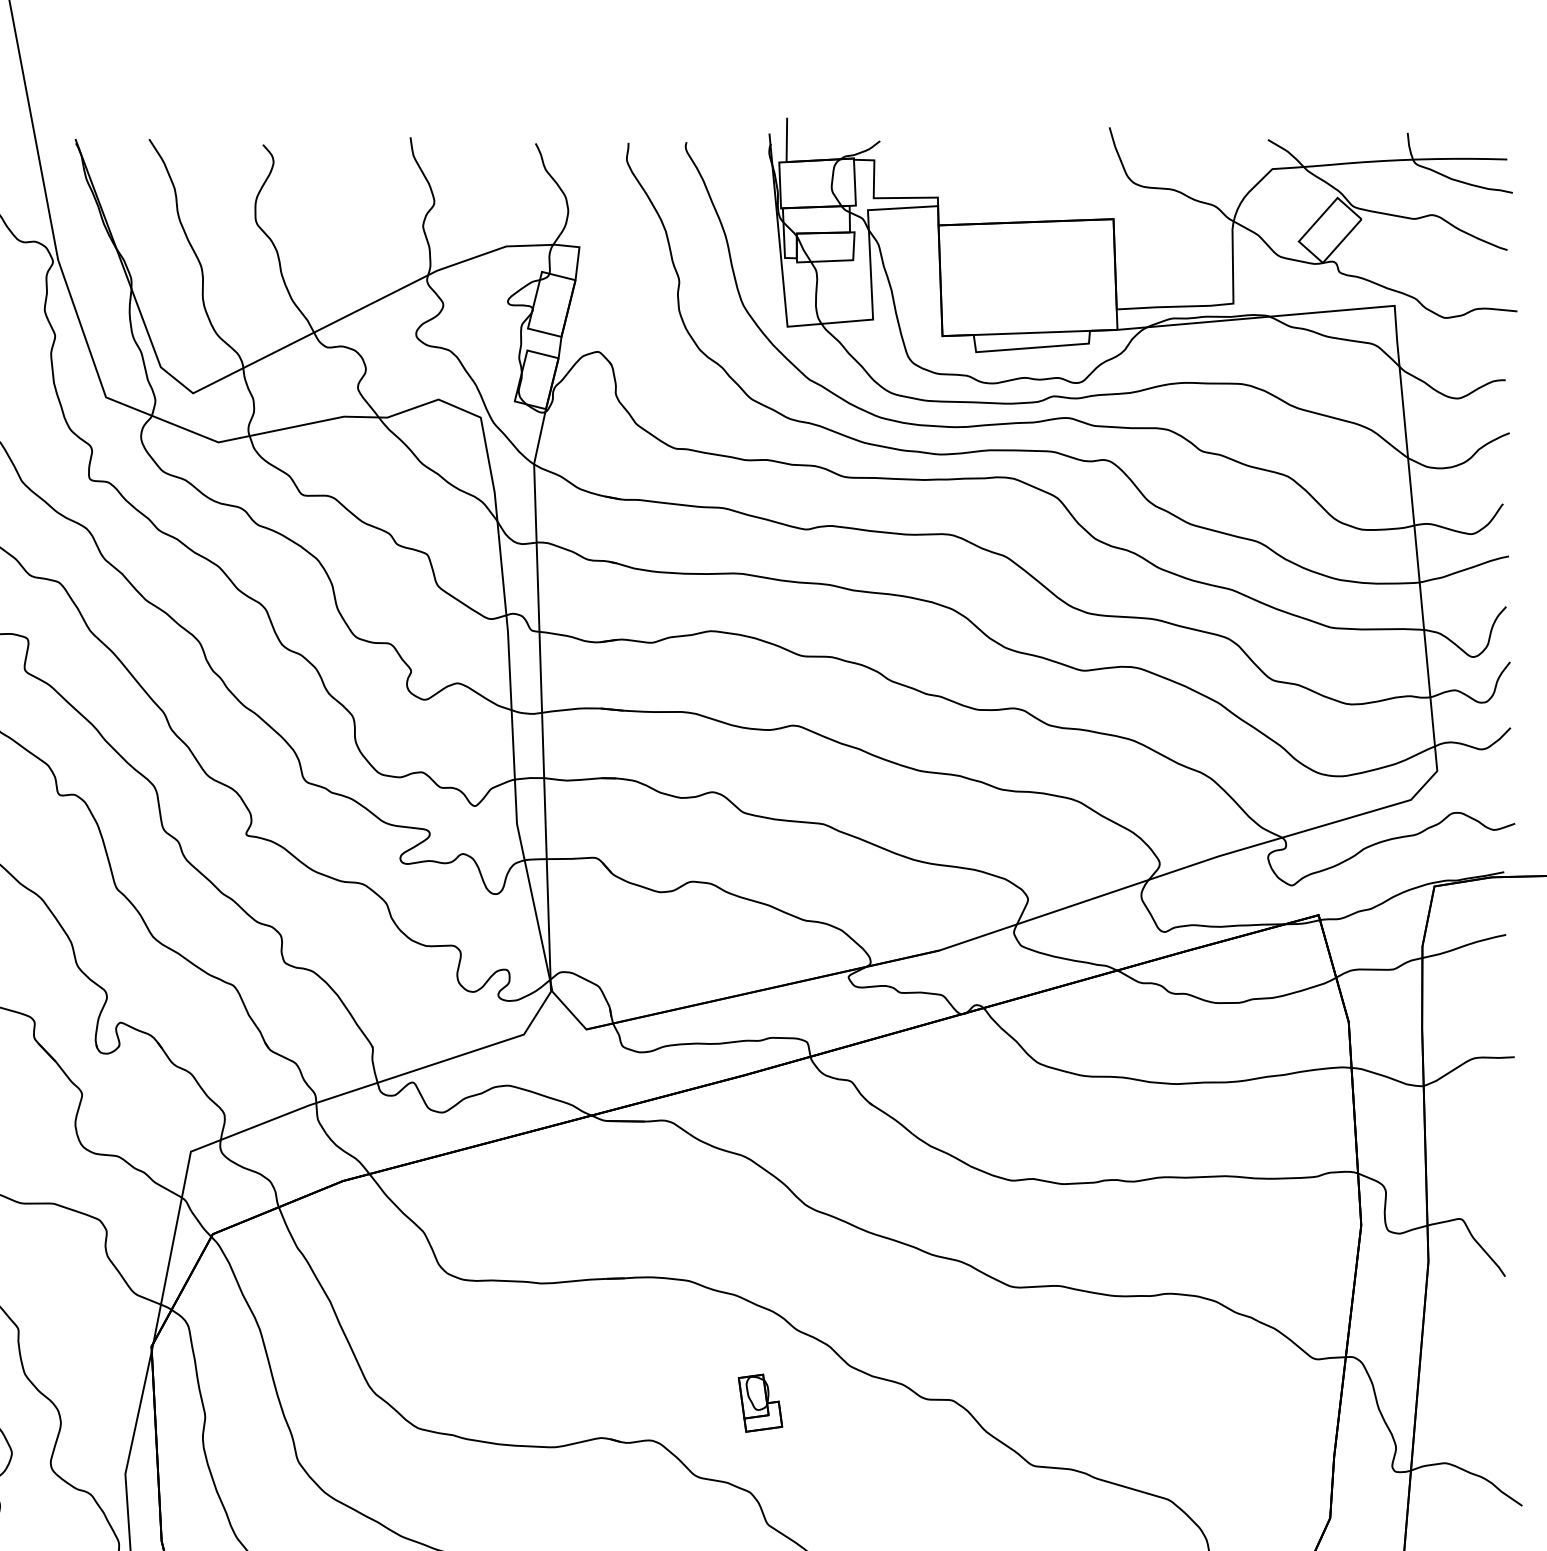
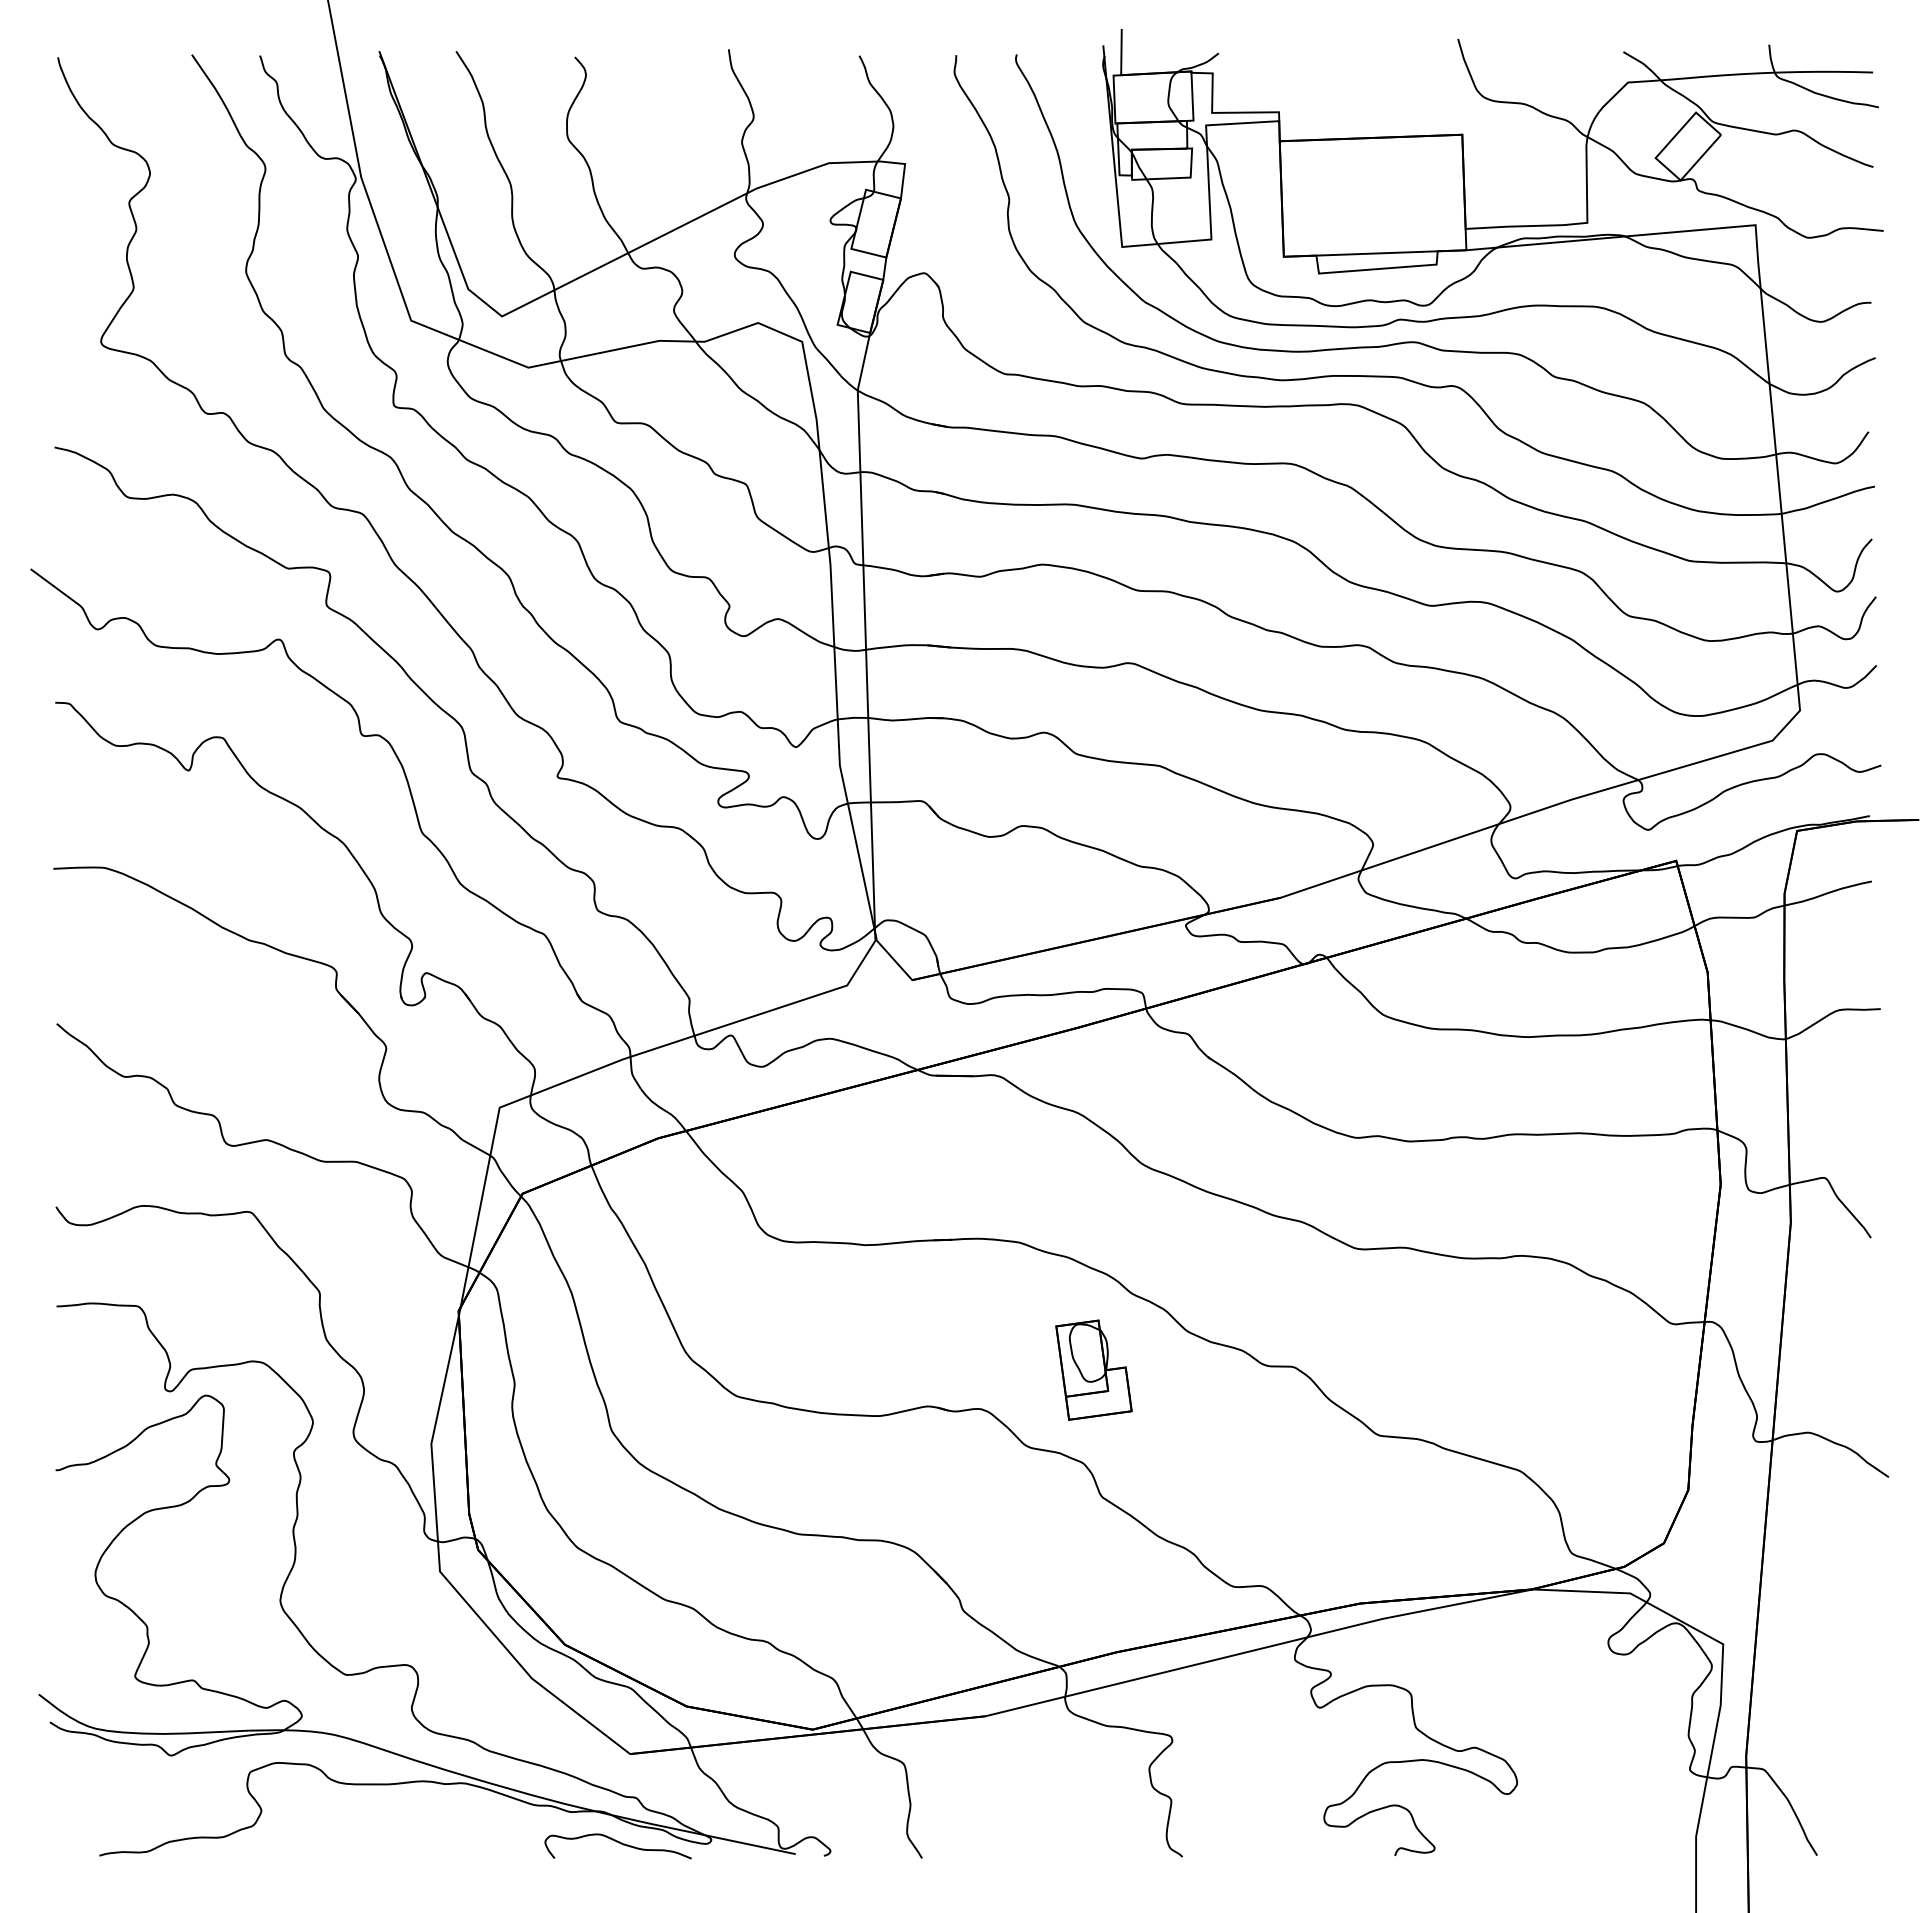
part: (760, 1402) -> (1093, 1369), size x1.67

